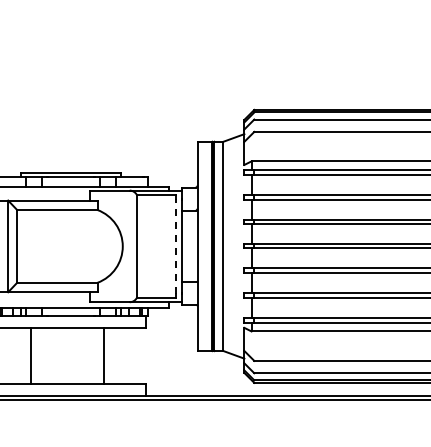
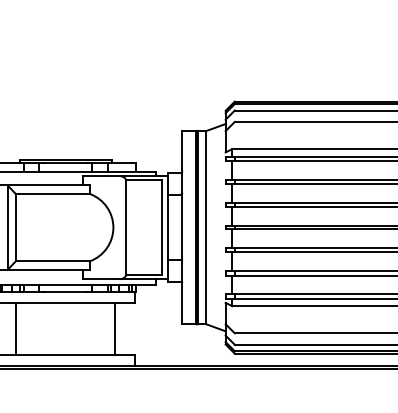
line: (175, 246) -> (162, 227), dashed -> solid
line: (31, 355) -> (16, 328), moved
line: (103, 355) -> (114, 328), moved

